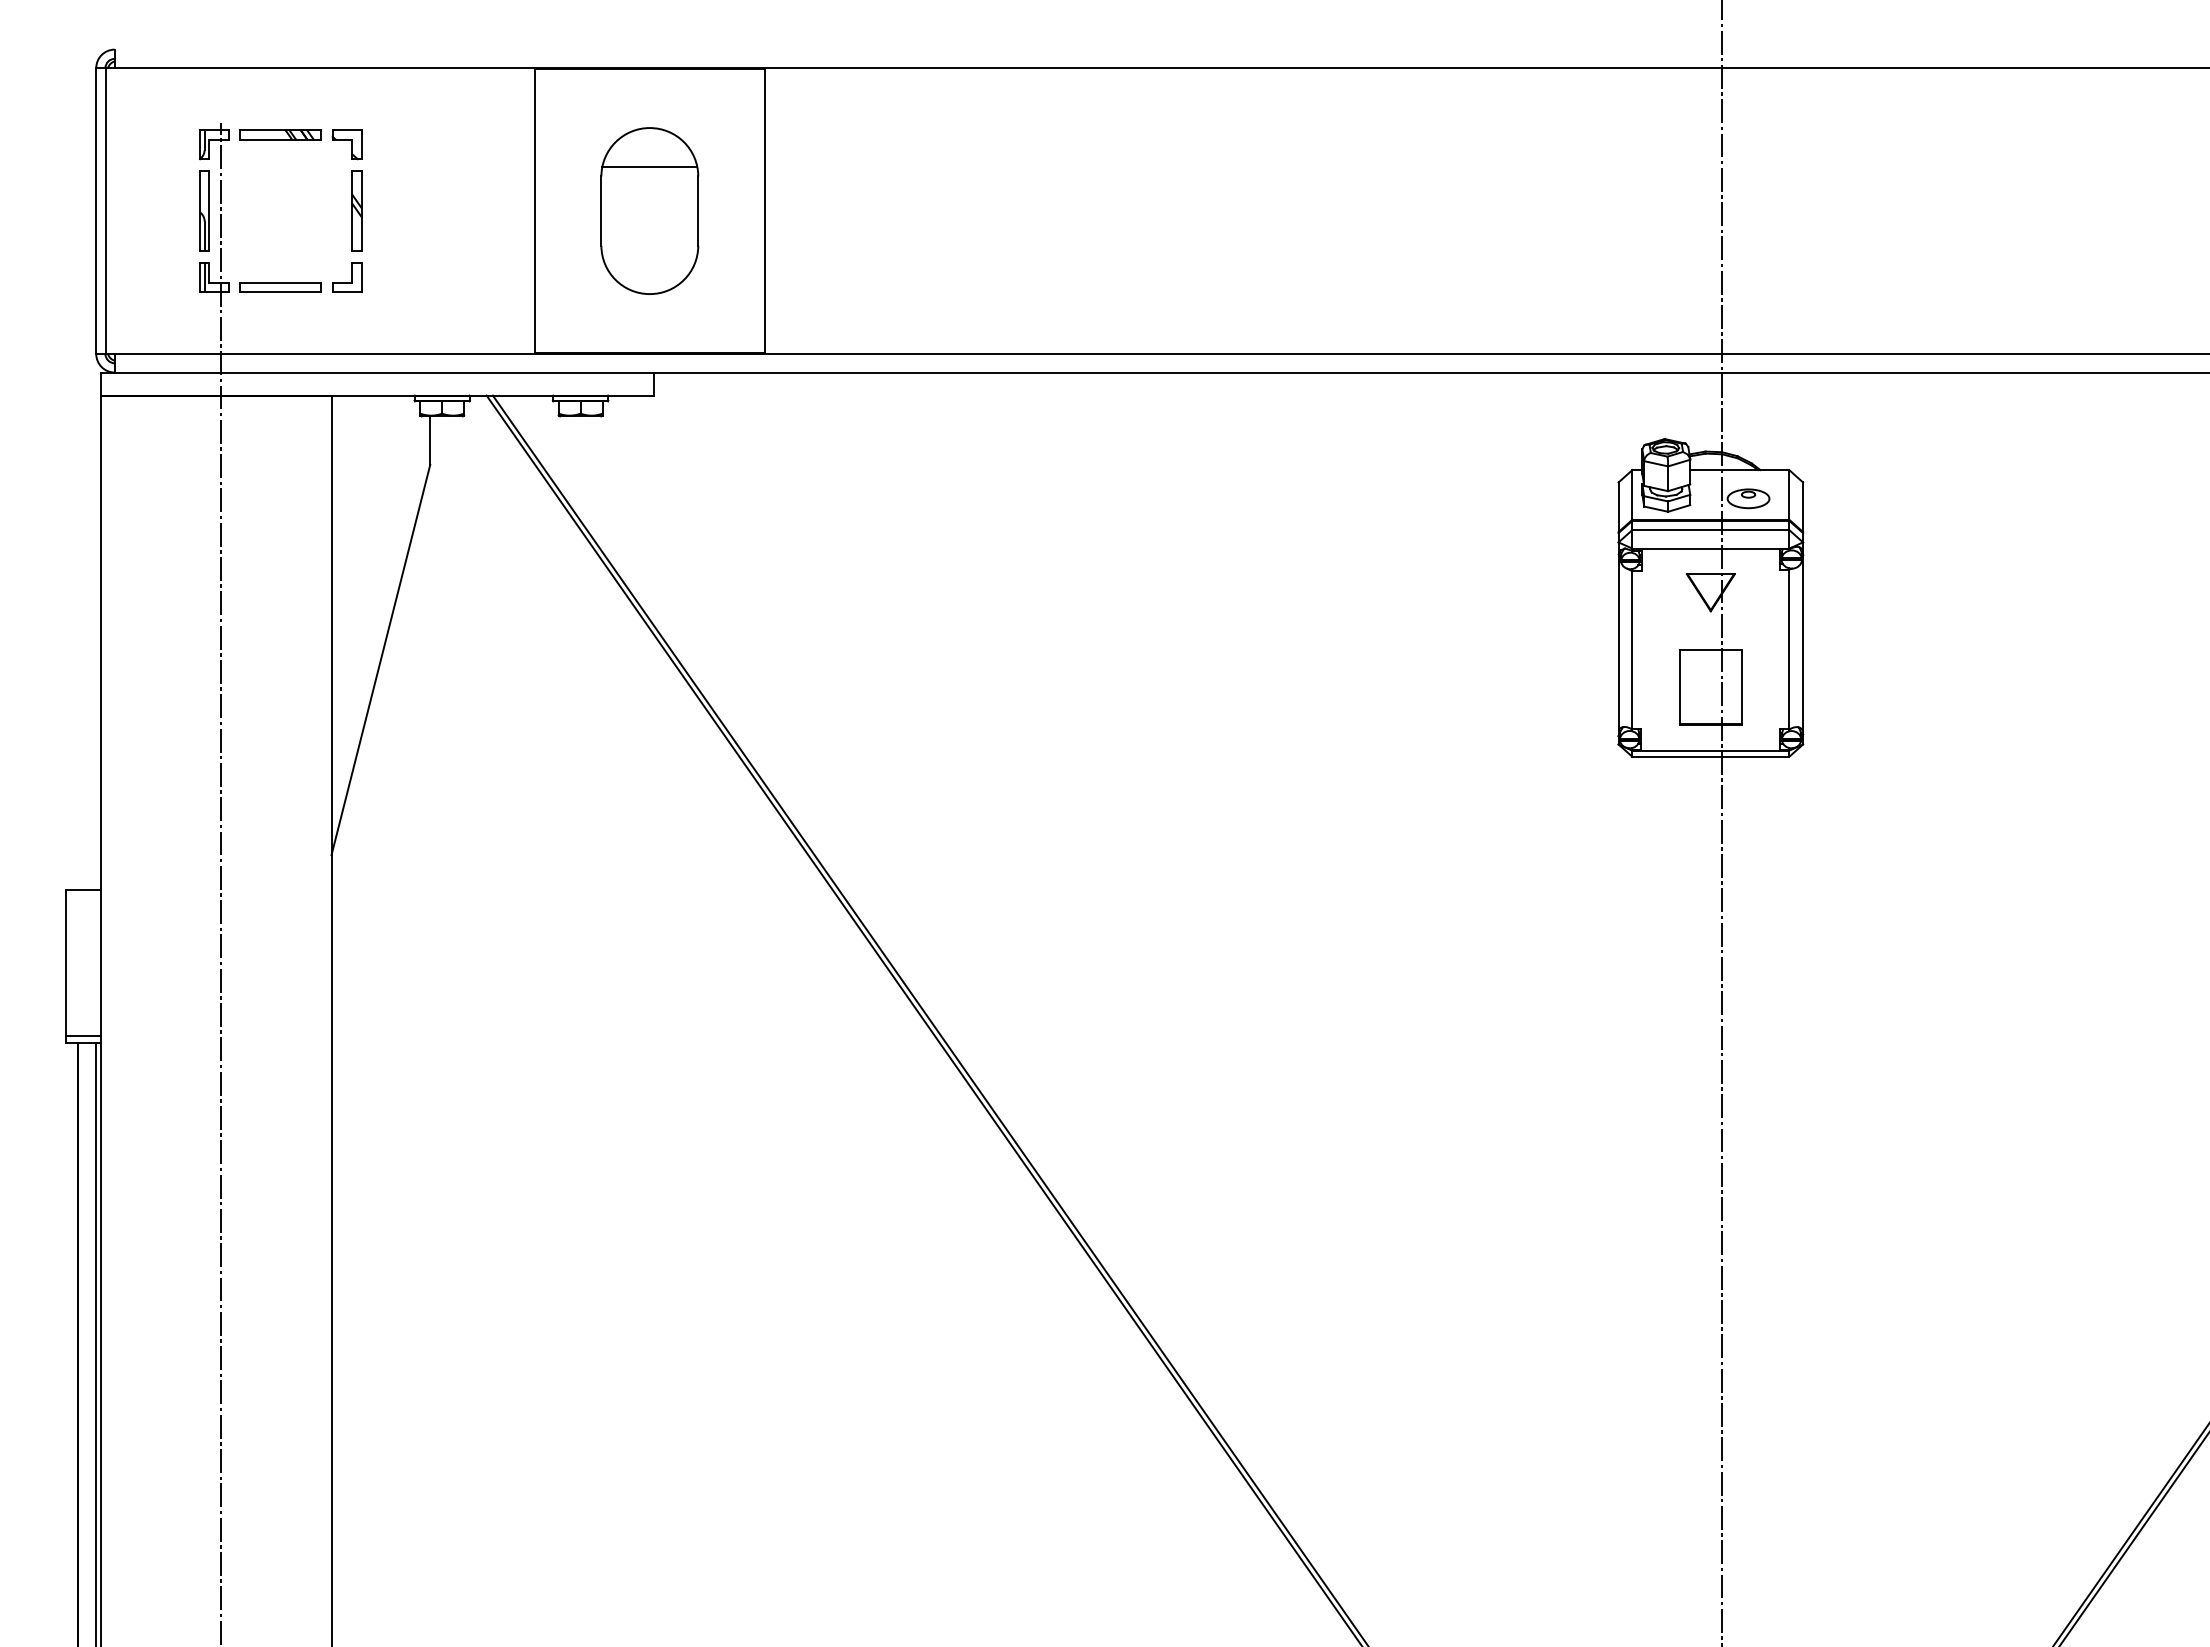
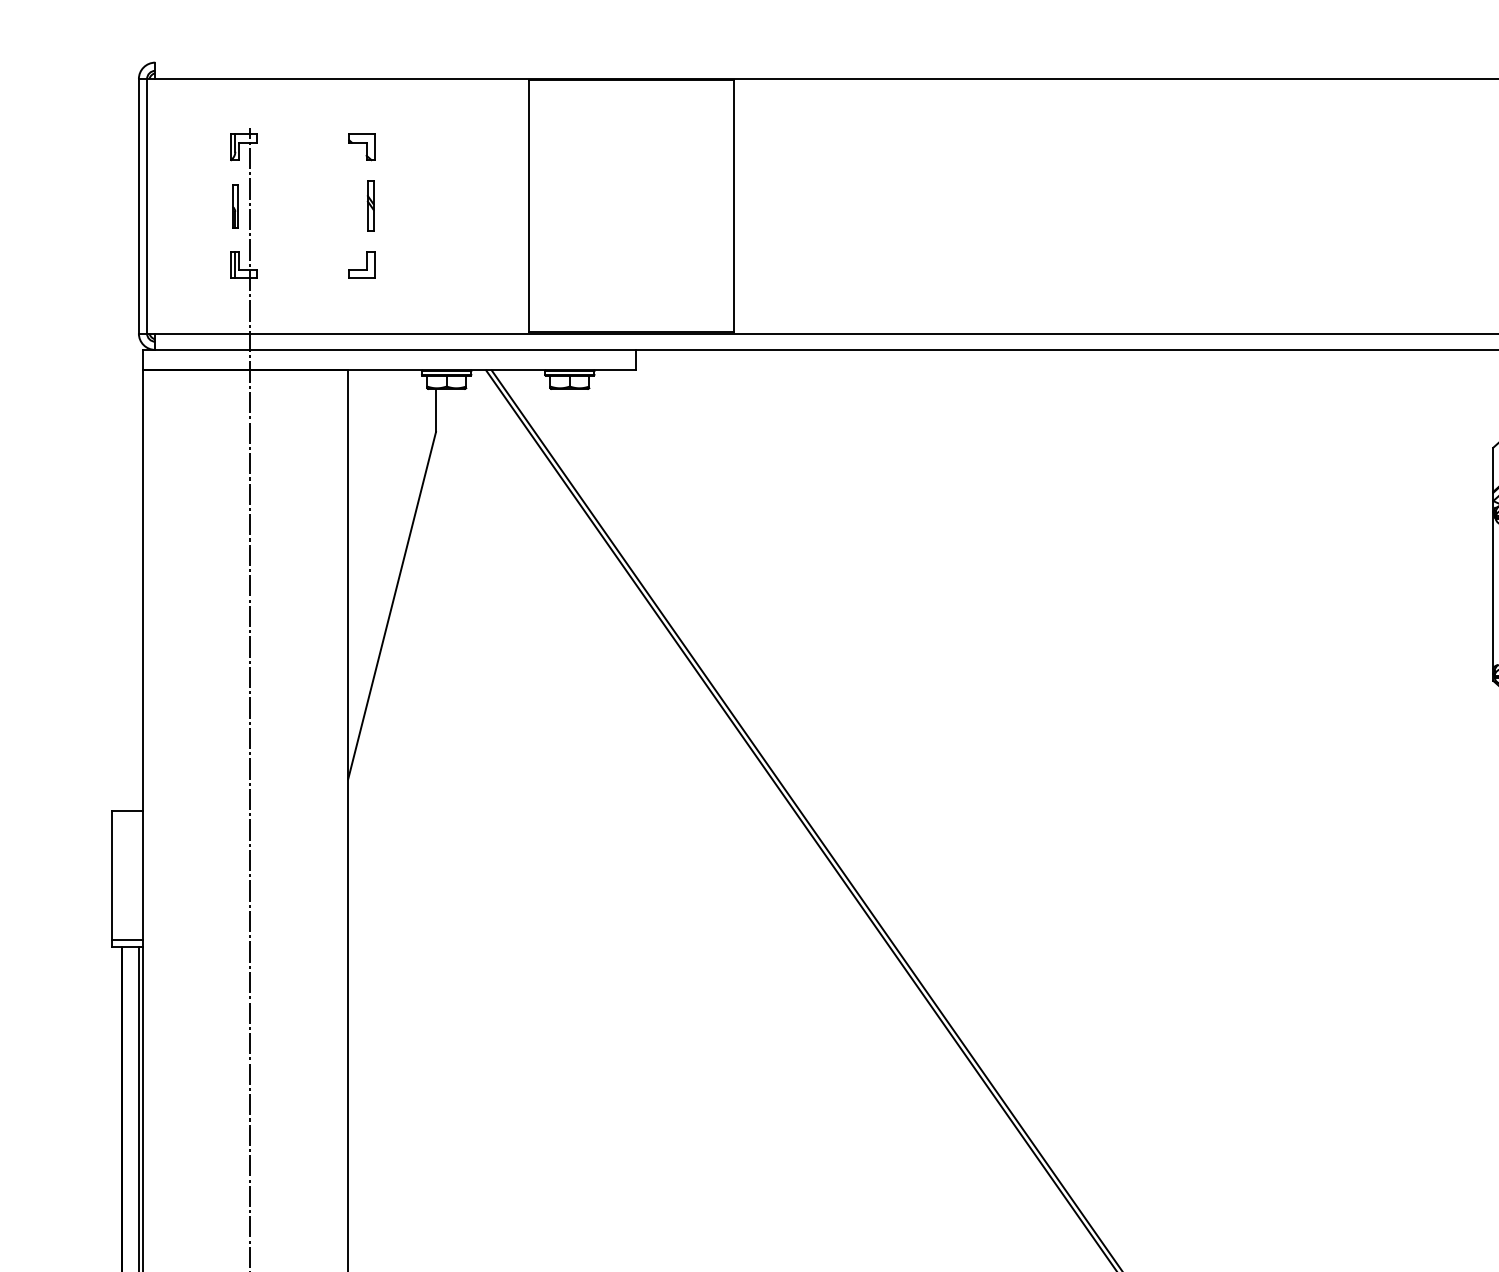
part: (280, 134) -> (302, 138), removed
part: (204, 210) -> (235, 205), size x0.6
part: (356, 210) -> (370, 205), size x0.7
part: (649, 210) -> (631, 205), removed
part: (280, 287) -> (302, 274), removed

